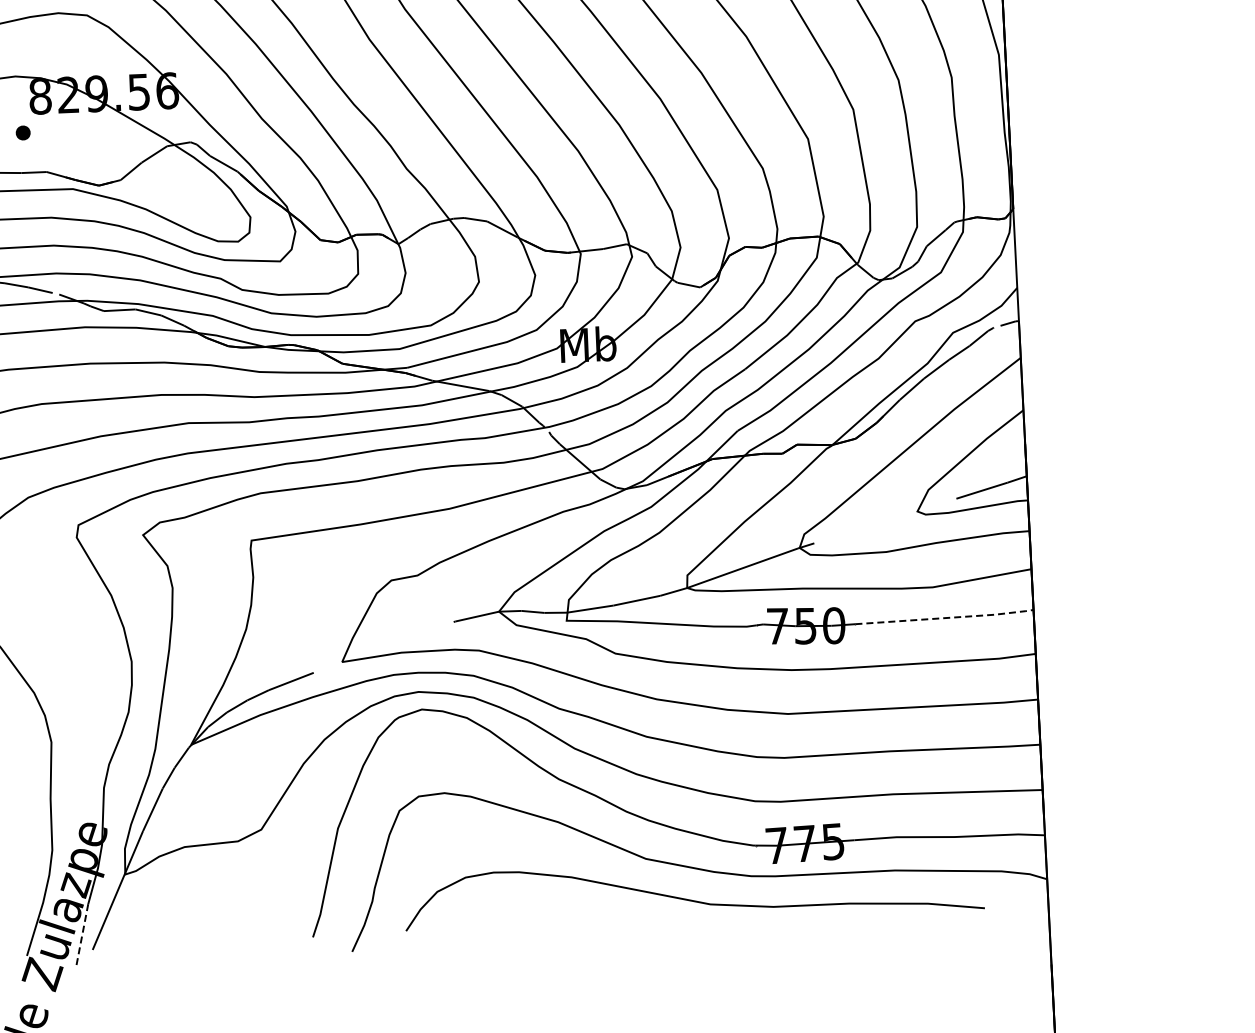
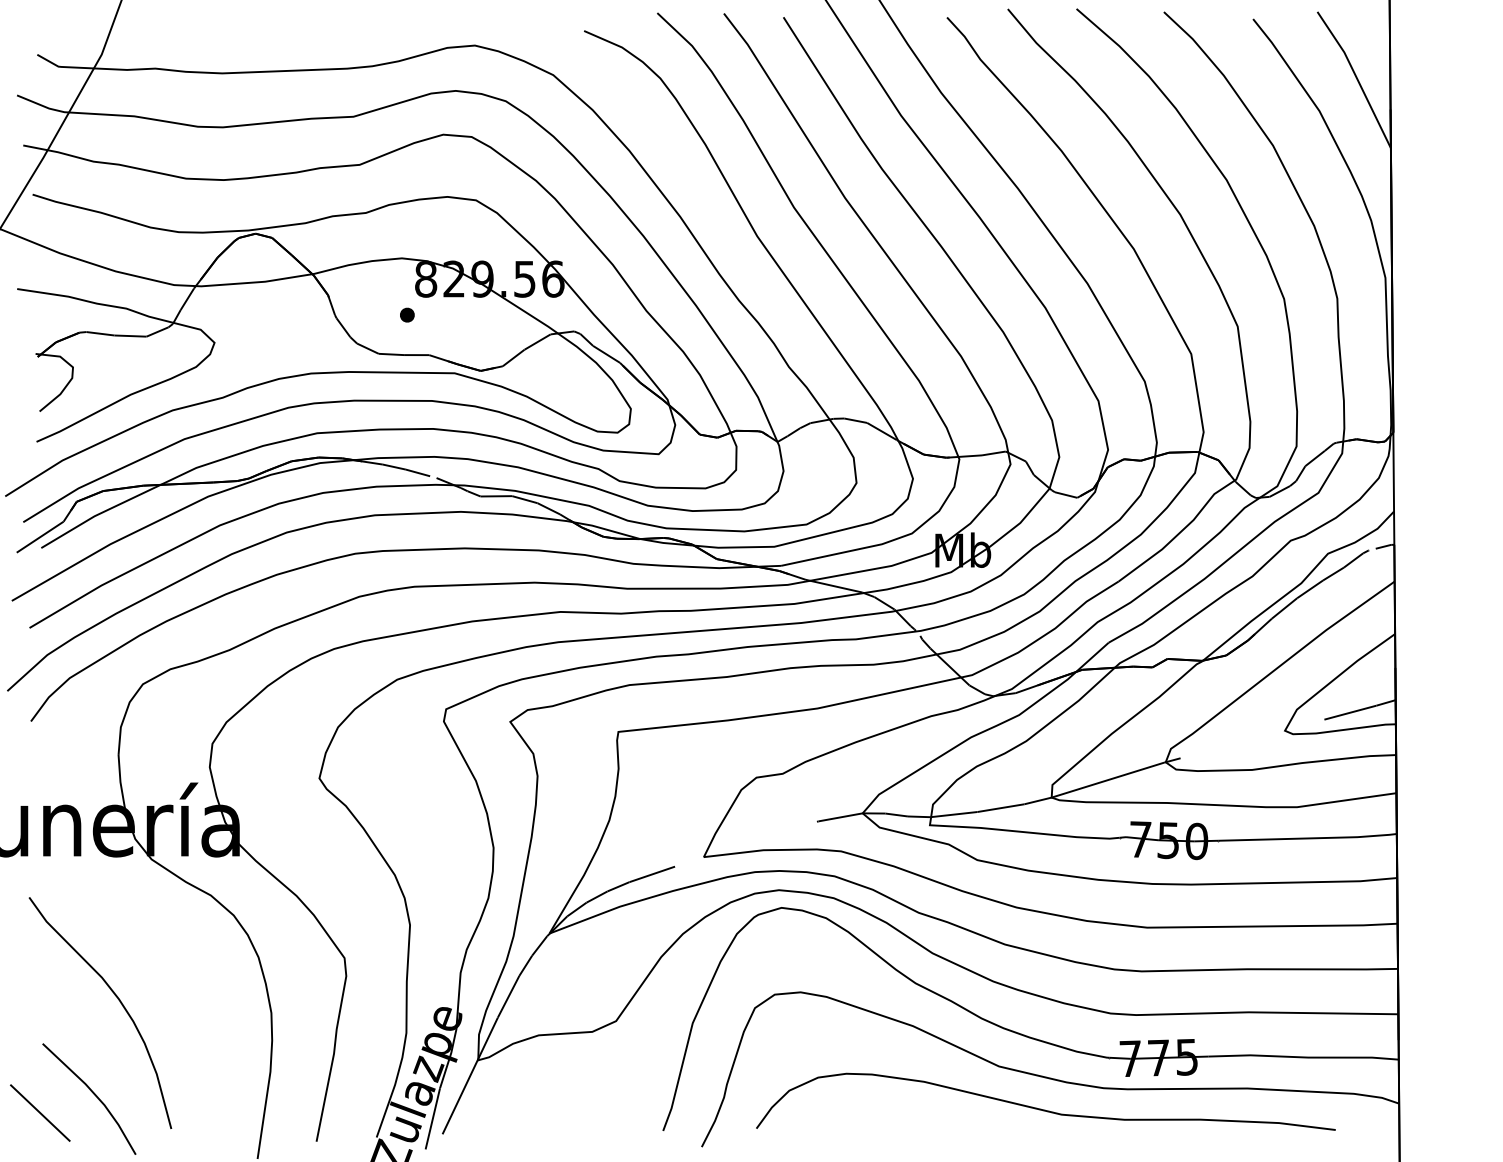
line: (945, 618) -> (1308, 838), dashed -> solid
line: (82, 935) -> (432, 1119), dashed -> solid

